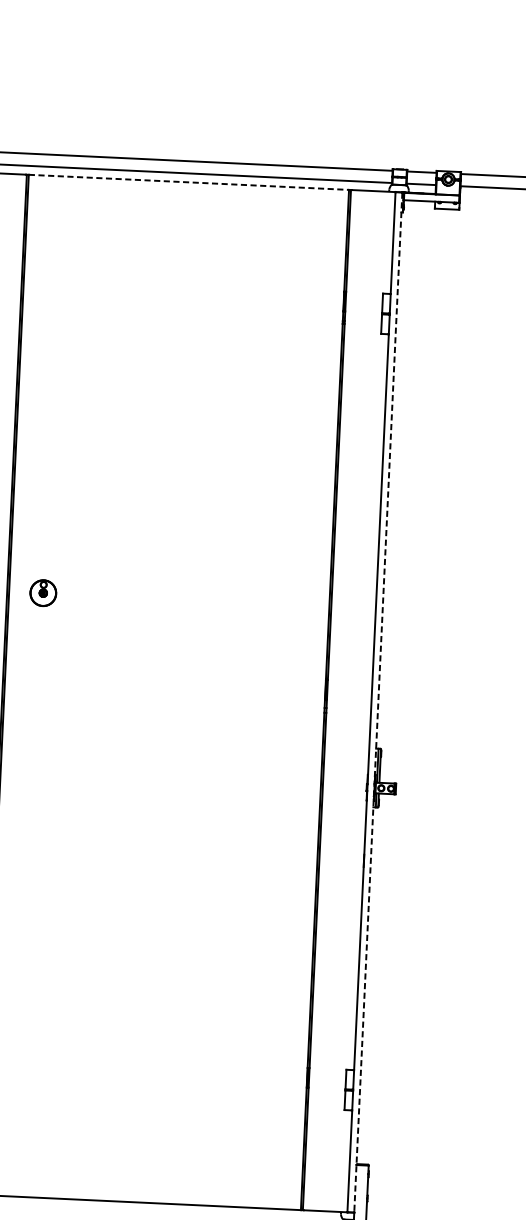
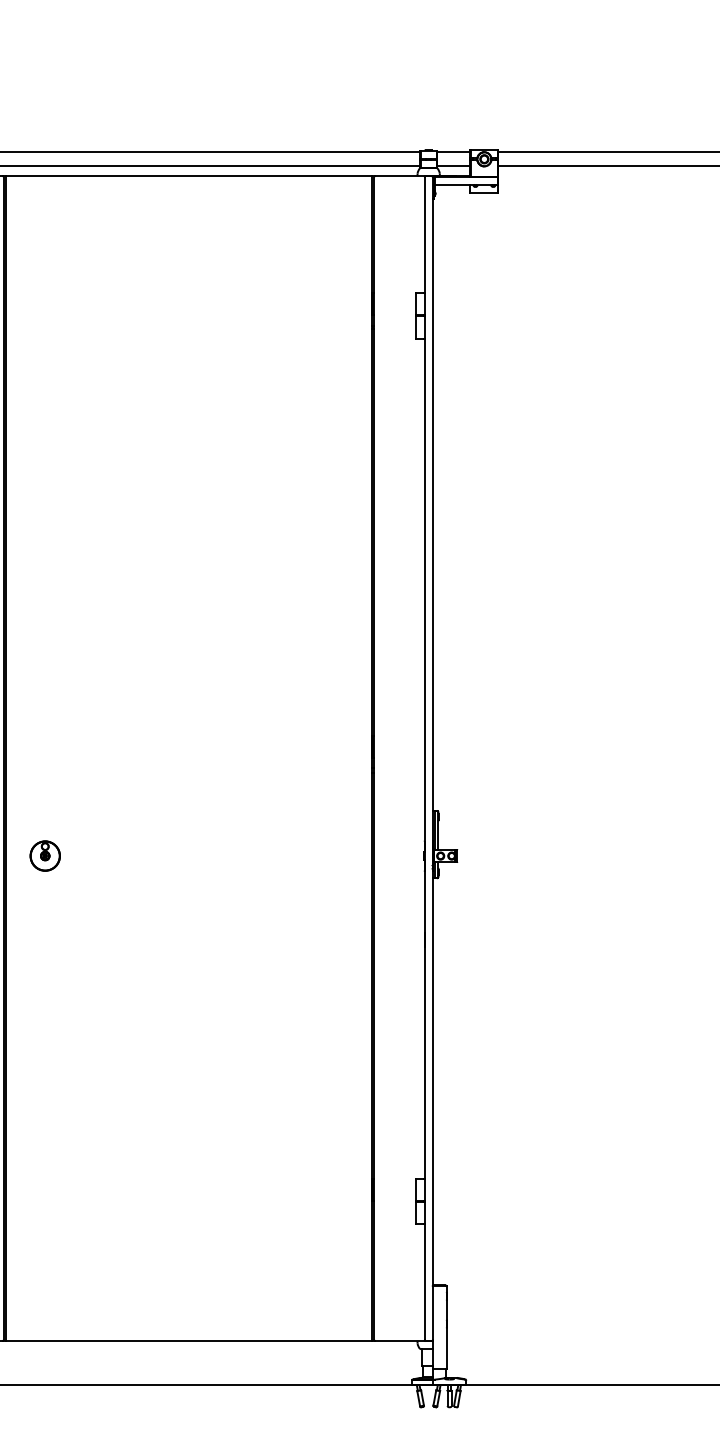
line: (189, 182) -> (189, 176), dashed -> solid
part: (42, 592) -> (44, 855), moved
line: (378, 702) -> (432, 758), dashed -> solid

